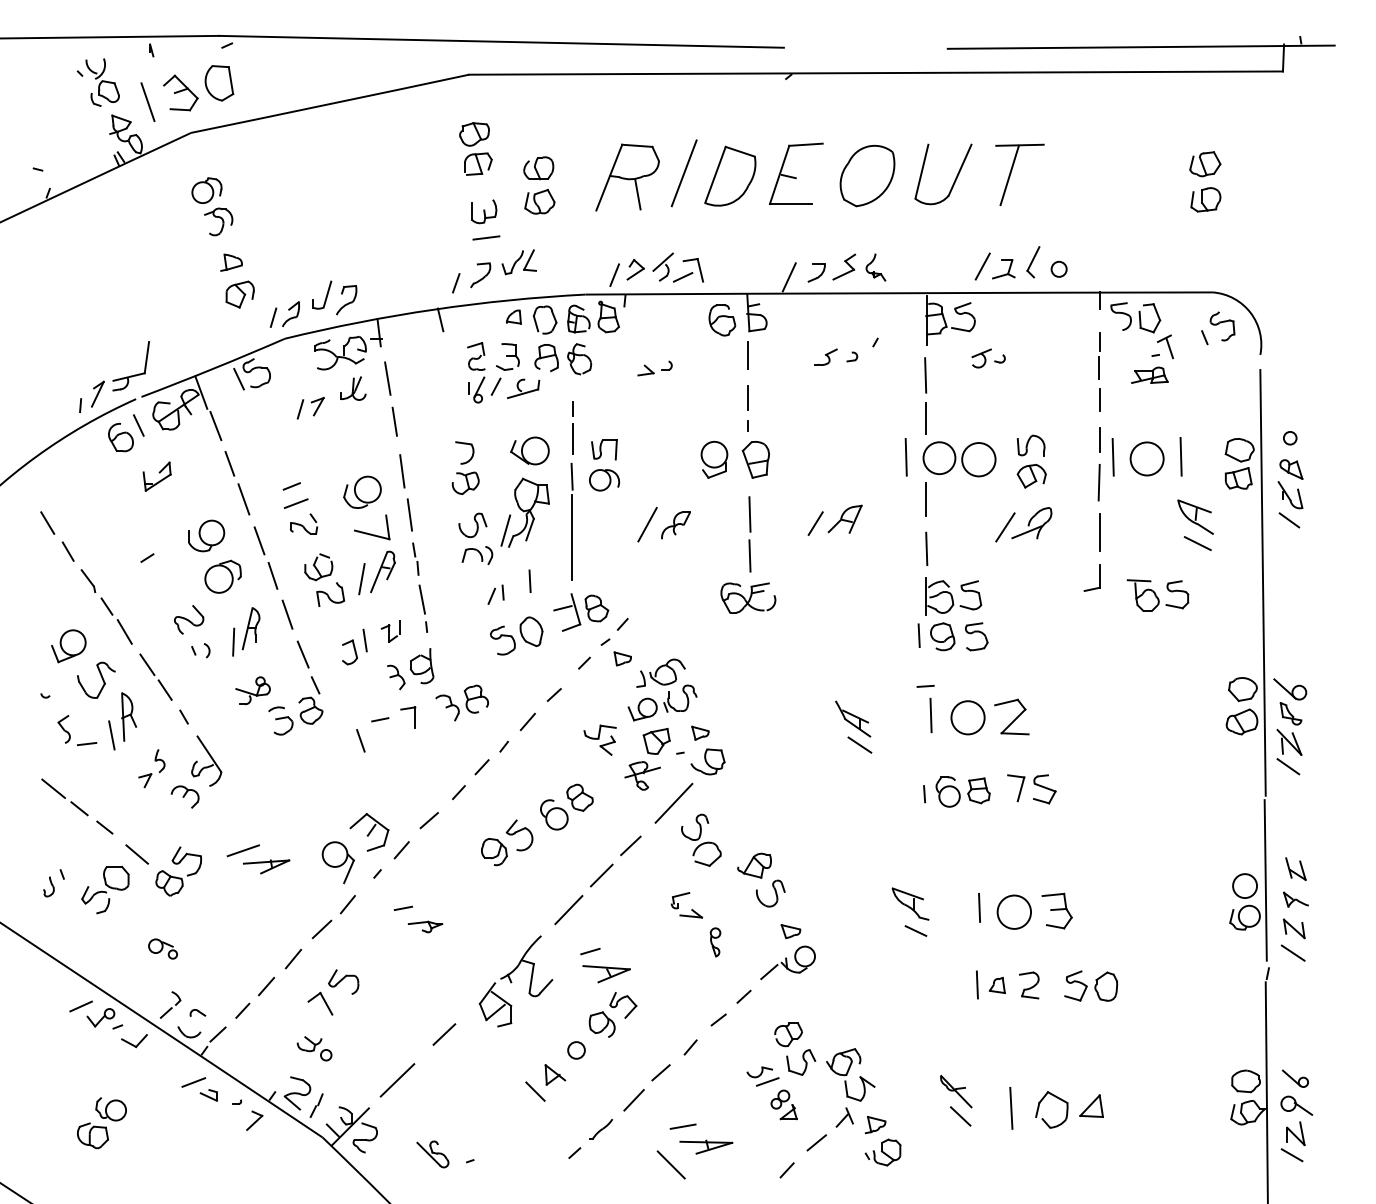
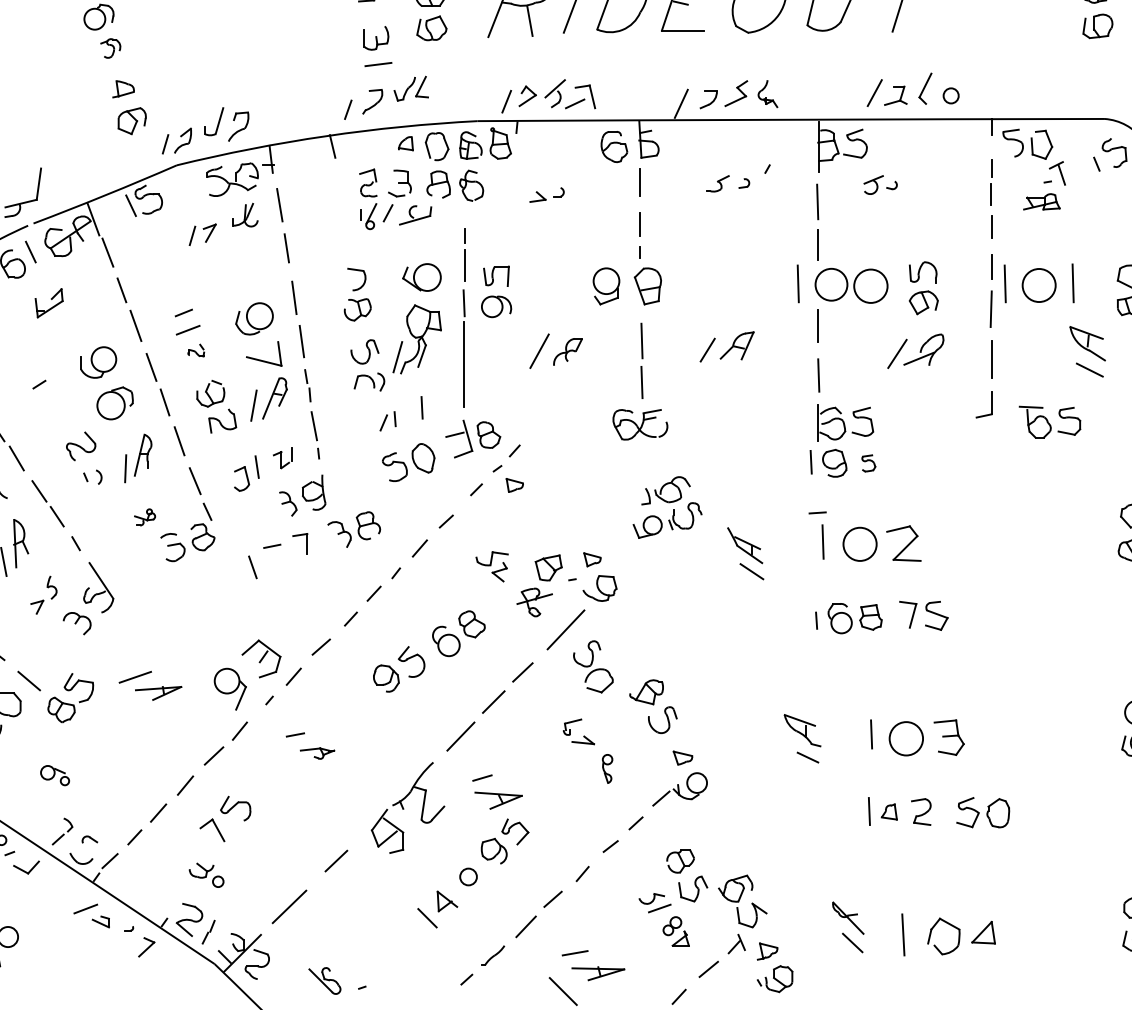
part: (218, 221) -> (110, 48), size x0.7
part: (304, 523) -> (196, 350), size x0.6
part: (976, 636) -> (868, 463), size x0.6
part: (662, 689) -> (667, 507), moved
part: (252, 690) -> (144, 517), size x0.6

